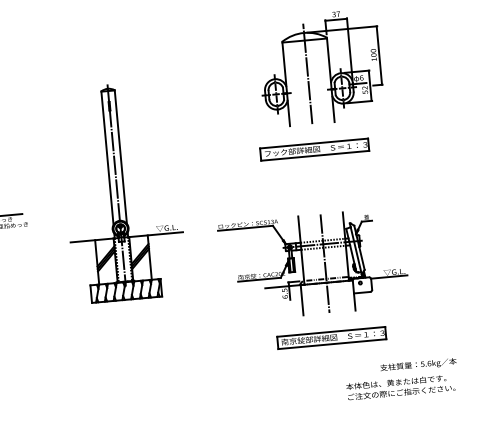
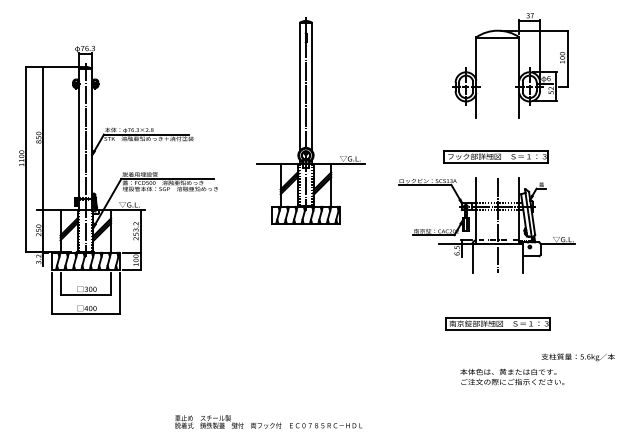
line: (307, 73) -> (497, 69), removed
part: (314, 149) -> (495, 156), moved
part: (122, 191) -> (310, 120), moved
part: (302, 265) -> (476, 225), moved
text: (400, 386) -> (512, 376), moved

